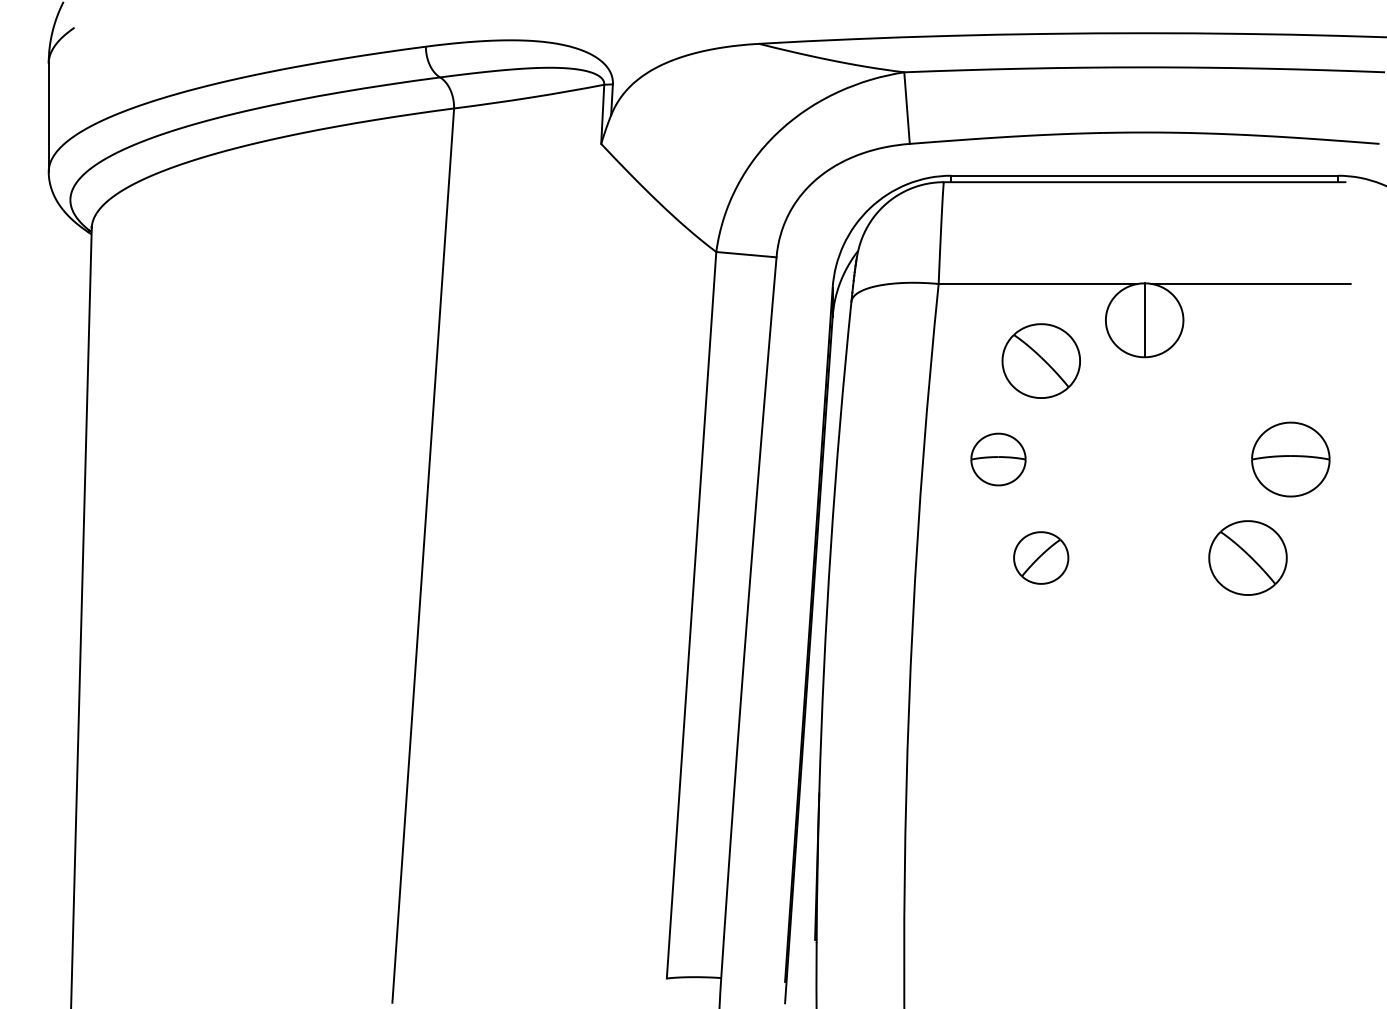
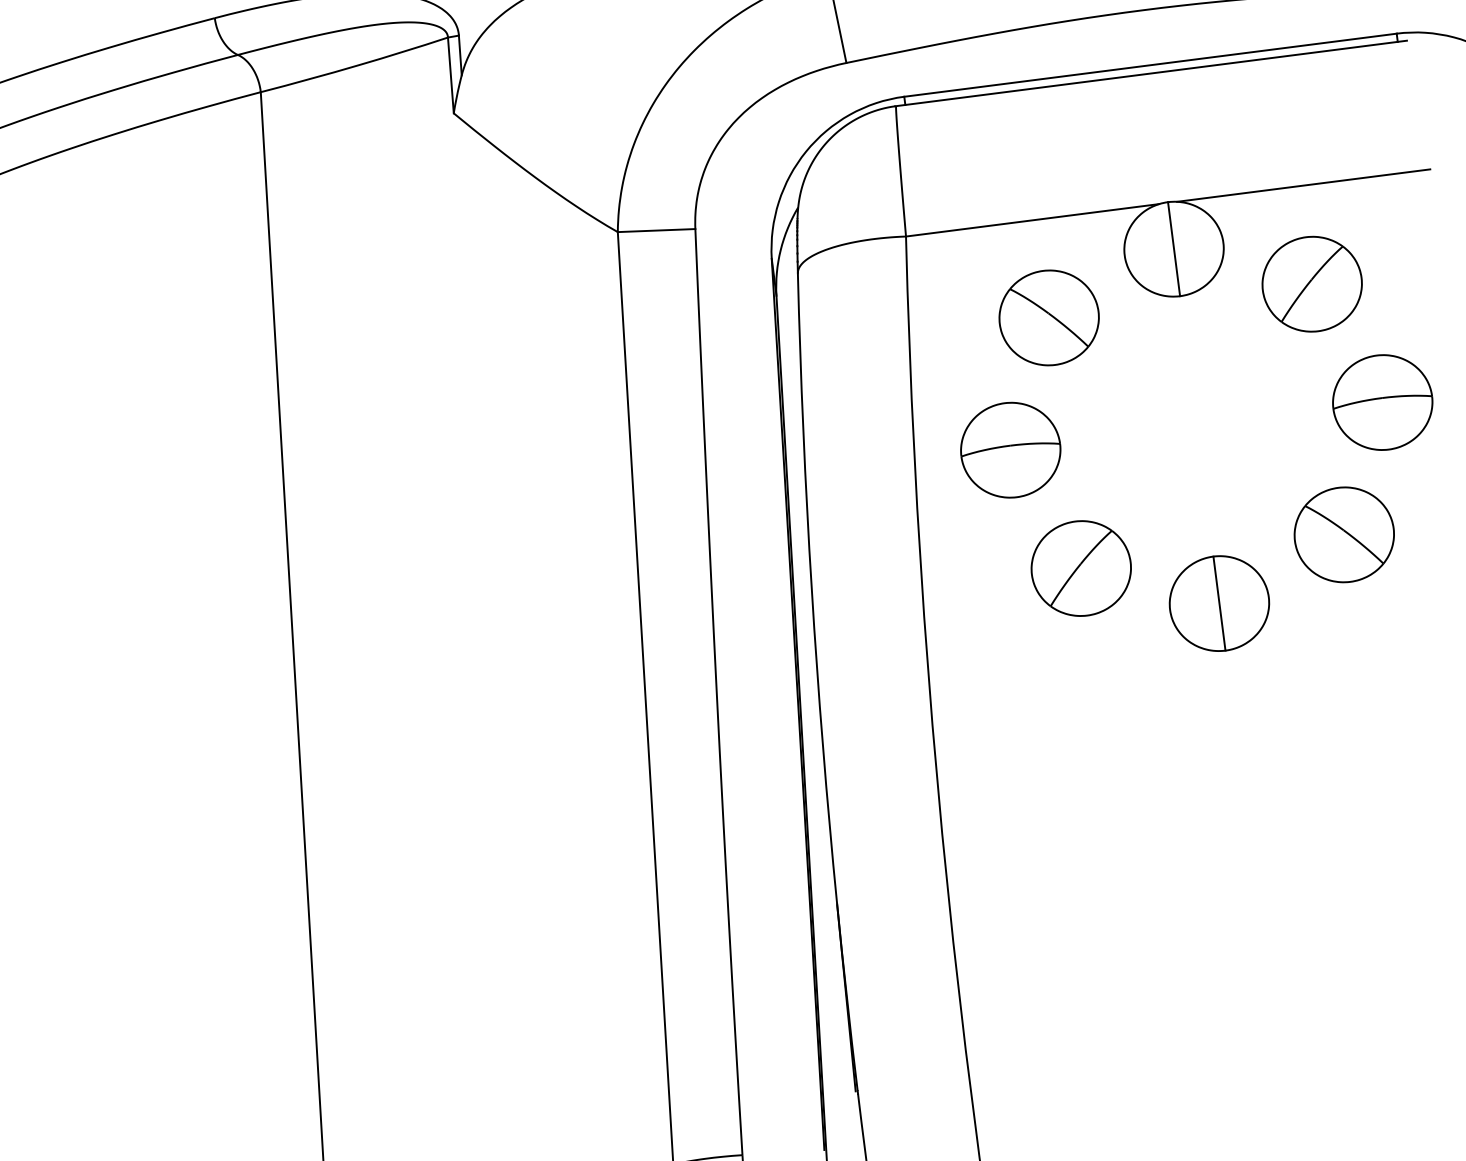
part: (1247, 360) -> (1311, 283), added
part: (998, 459) -> (1010, 450), size x1.43
part: (1040, 557) -> (1080, 567), size x1.43
part: (1144, 598) -> (1219, 603), added

